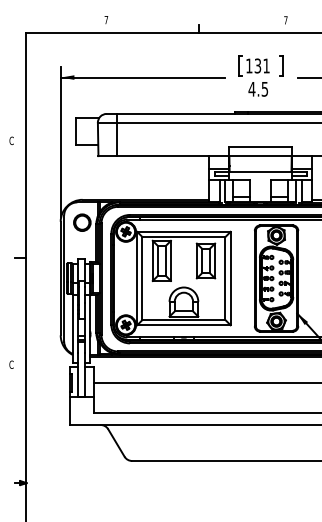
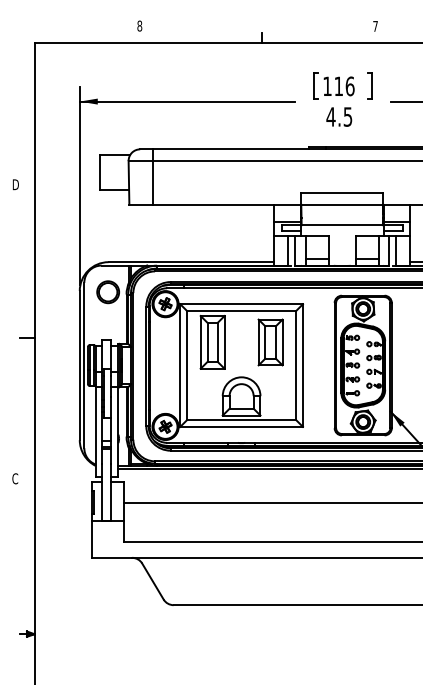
text: (106, 19) -> (139, 25), 7 -> 8
text: (262, 66) -> (344, 86), 131 -> 116
text: (11, 140) -> (15, 184), C -> D

